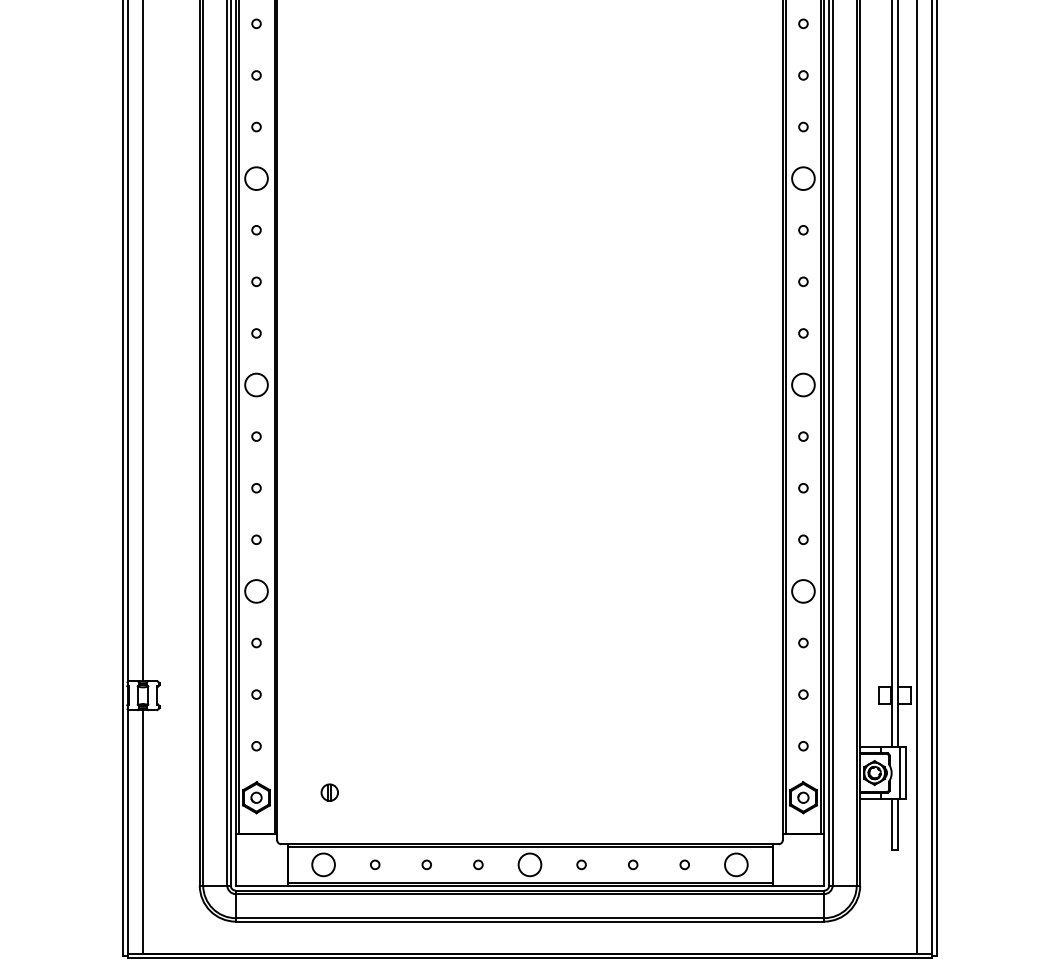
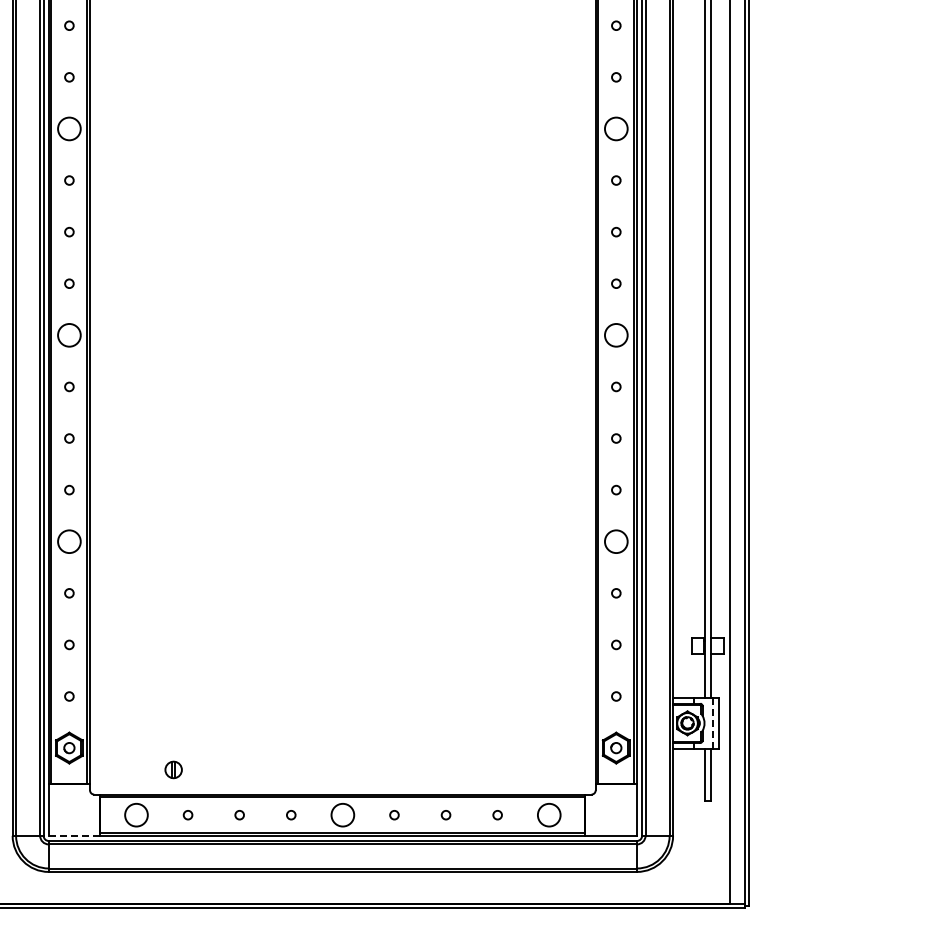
line: (900, 773) -> (713, 723), solid -> dashed
part: (329, 792) -> (173, 769), moved
line: (261, 885) -> (74, 835), solid -> dashed

